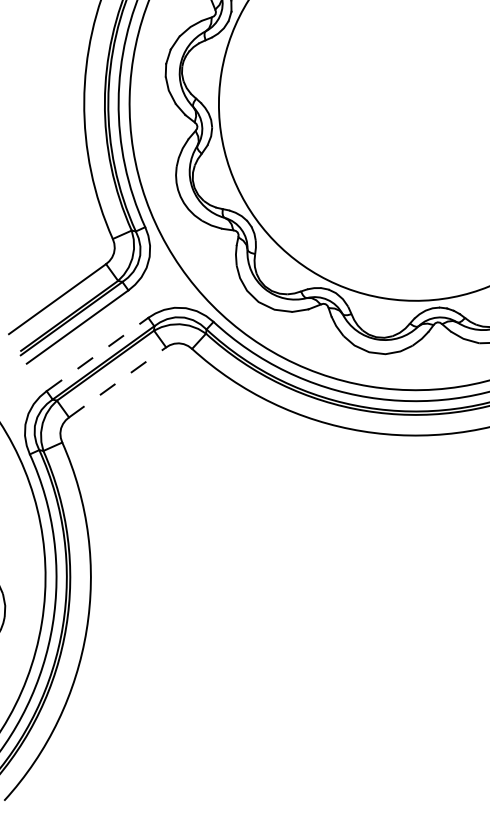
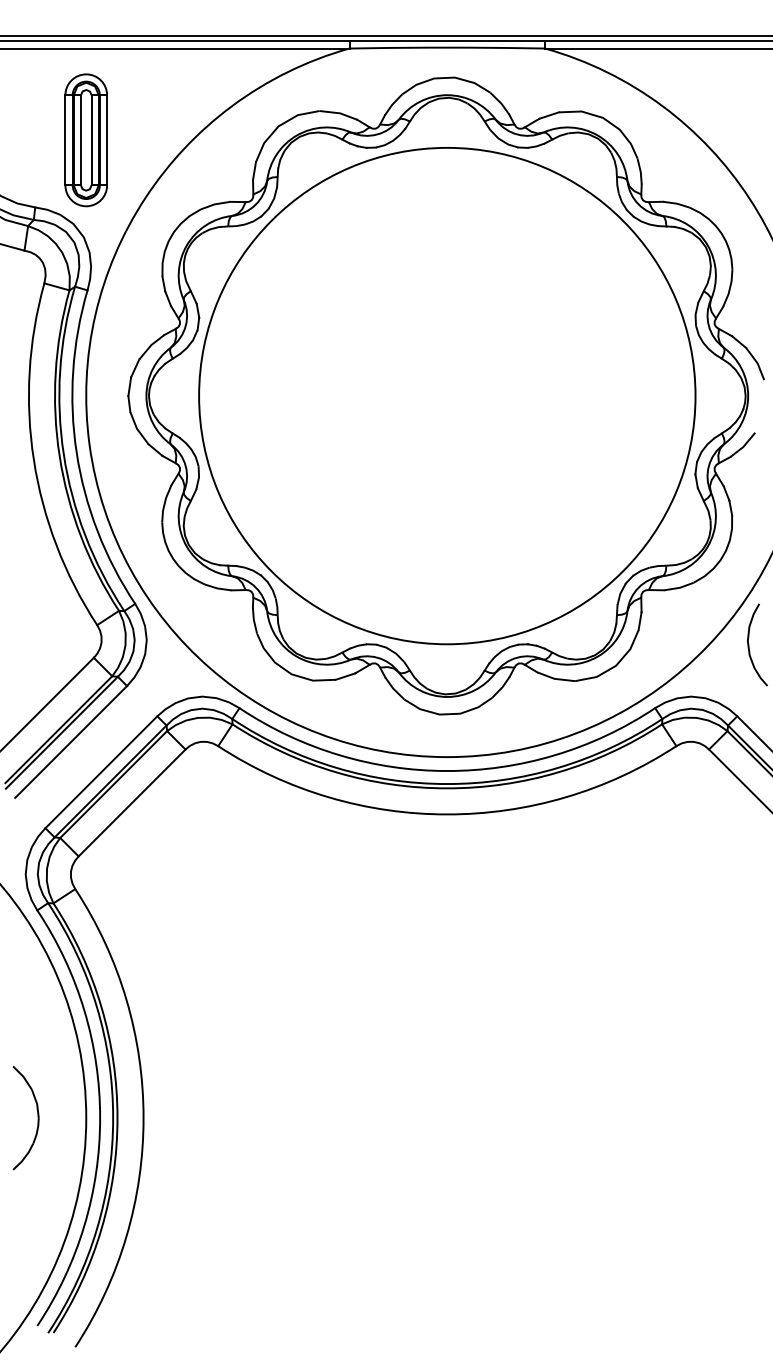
line: (97, 353) -> (101, 771), dashed -> solid
line: (117, 382) -> (132, 802), dashed -> solid

